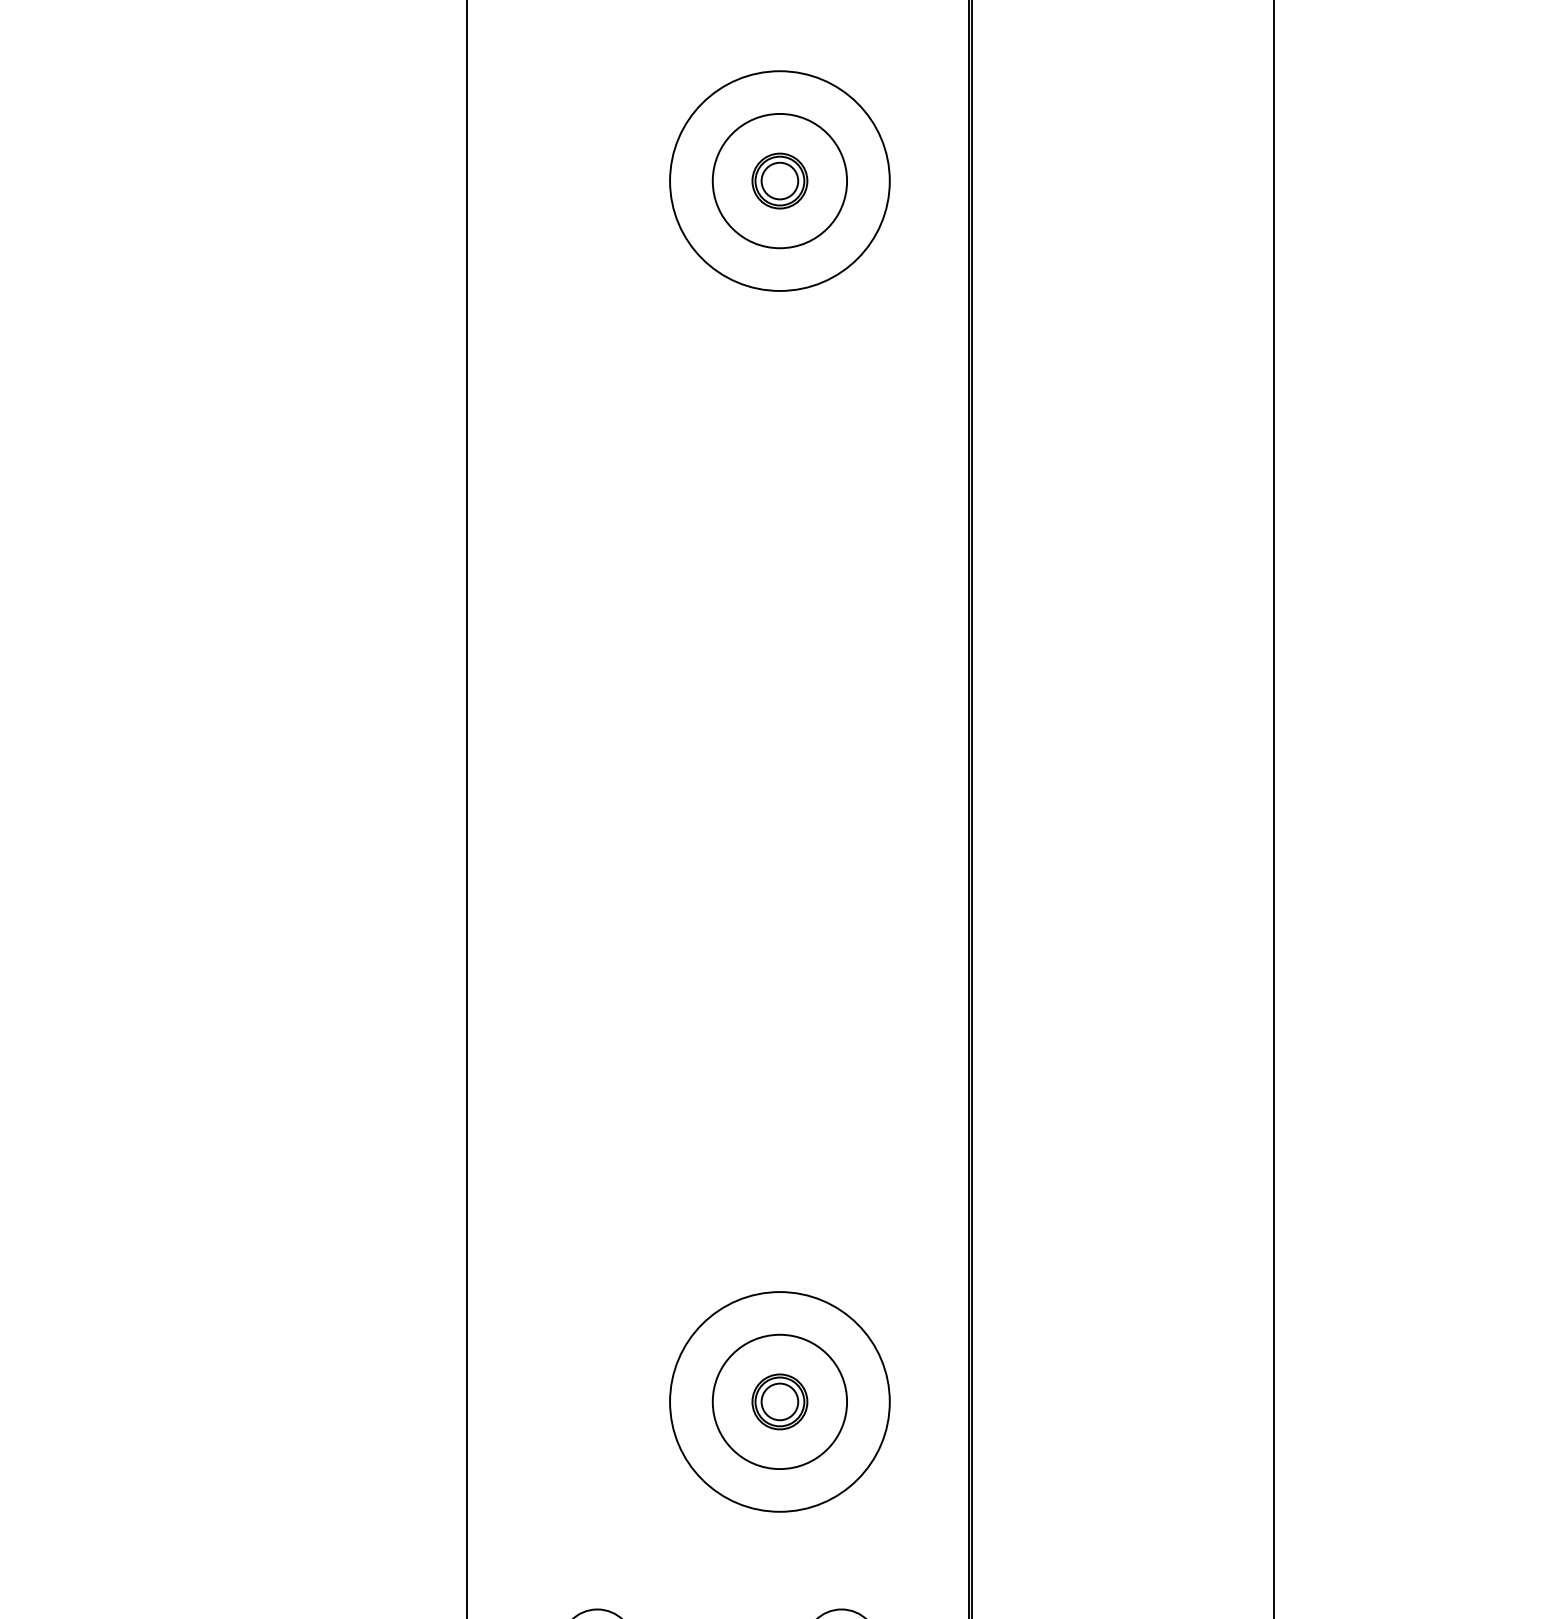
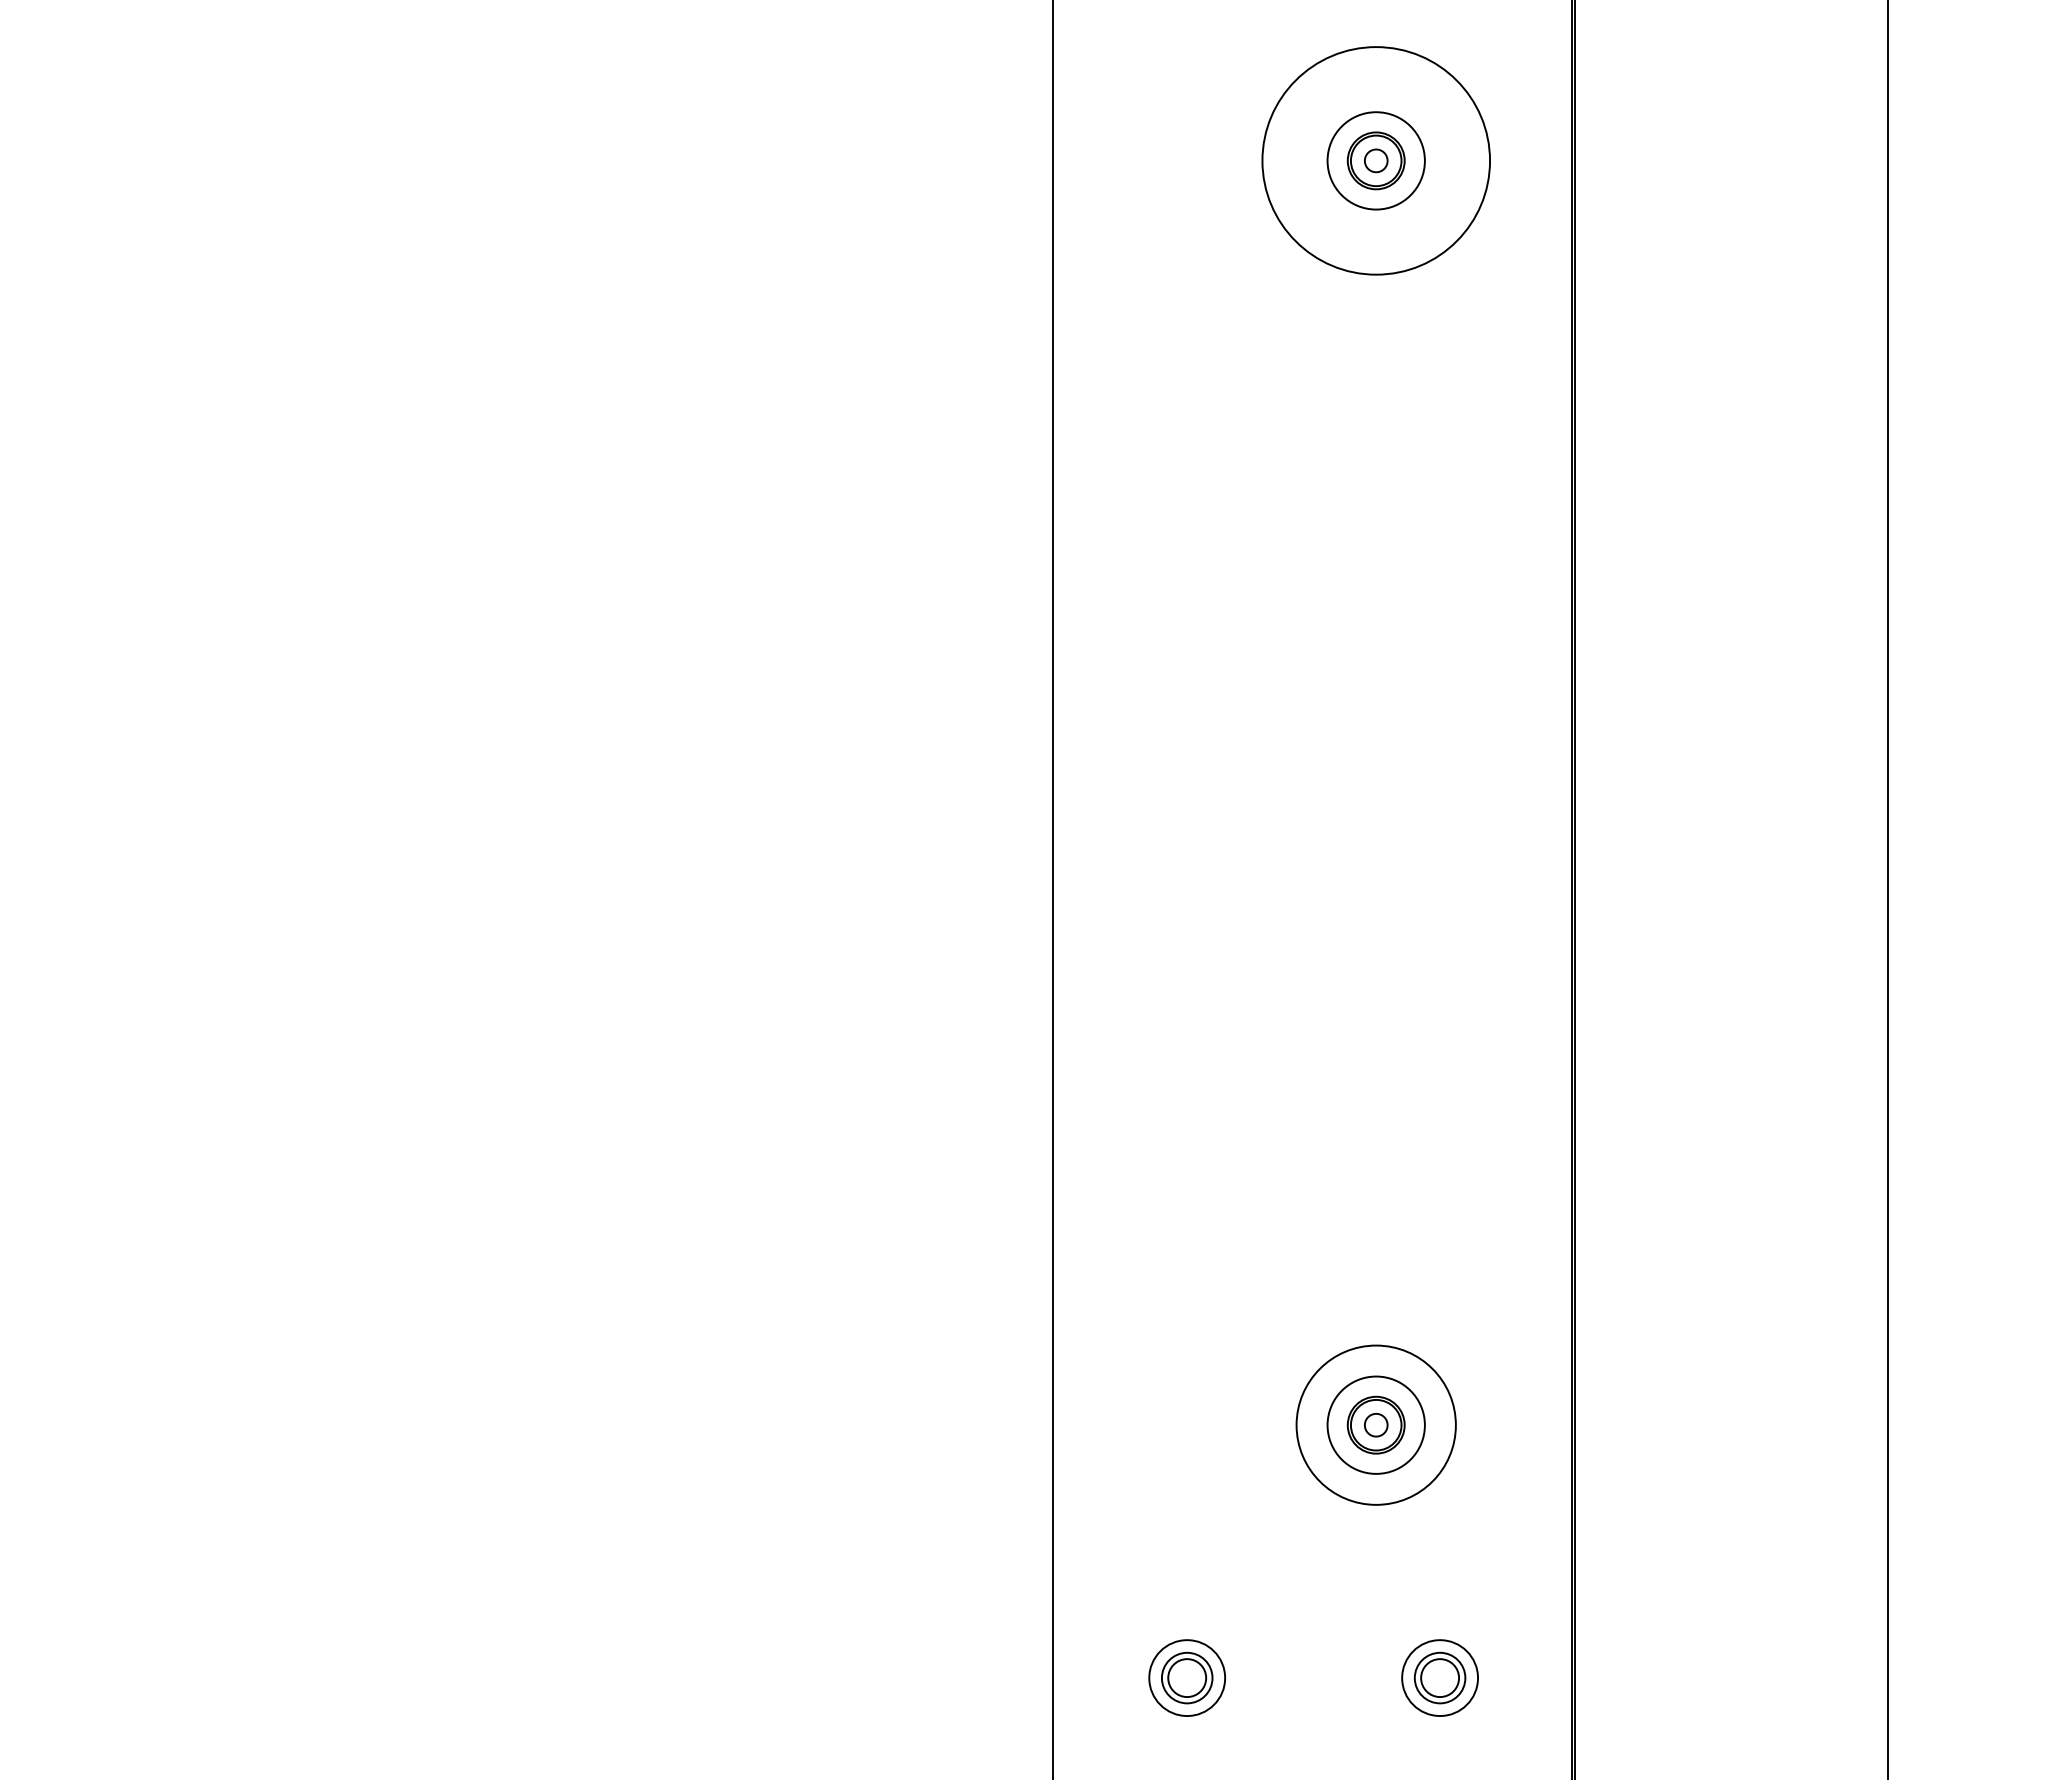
circle: (779, 180) -> (1375, 160), size x0.7
circle: (780, 180) -> (1376, 160), size x0.6
circle: (779, 1401) -> (1375, 1424), size x0.7
circle: (780, 1402) -> (1376, 1425), size x0.6
circle: (780, 1402) -> (1376, 1425), size x0.7

